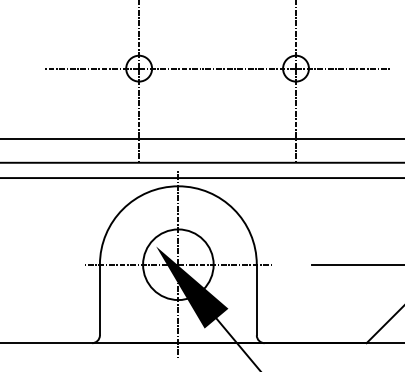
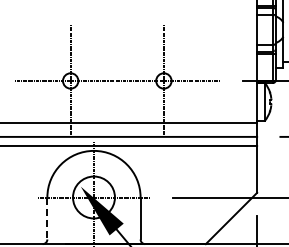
line: (100, 300) -> (47, 218), solid -> dashed

